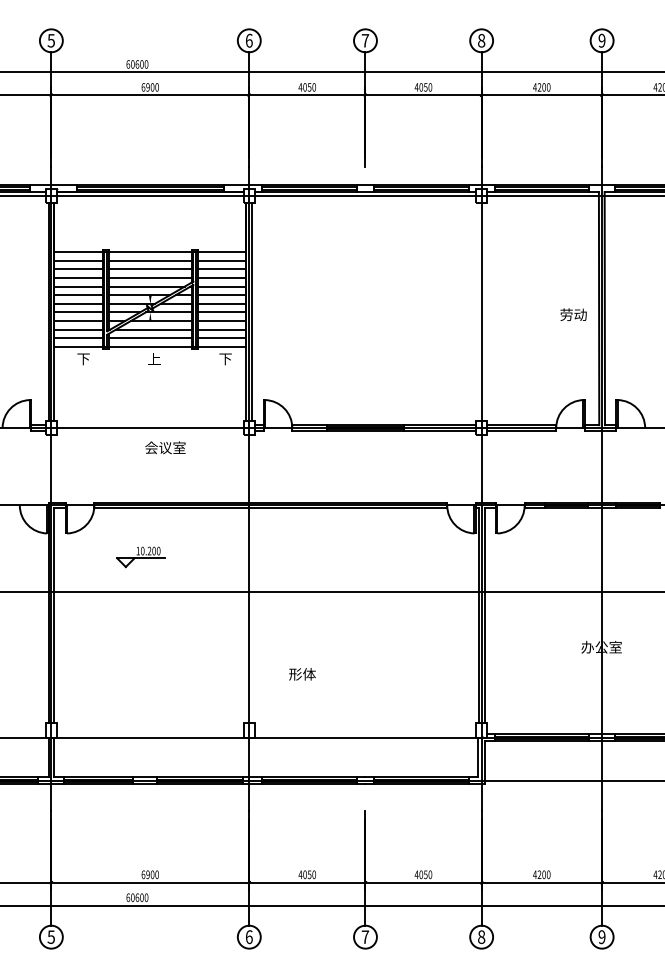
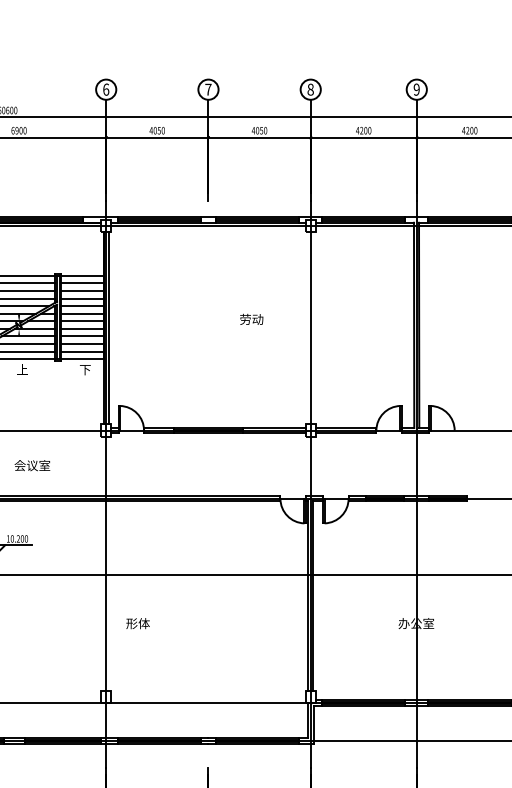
text: (573, 314) -> (251, 319), moved
text: (165, 447) -> (32, 465), moved
text: (302, 674) -> (138, 623), moved

